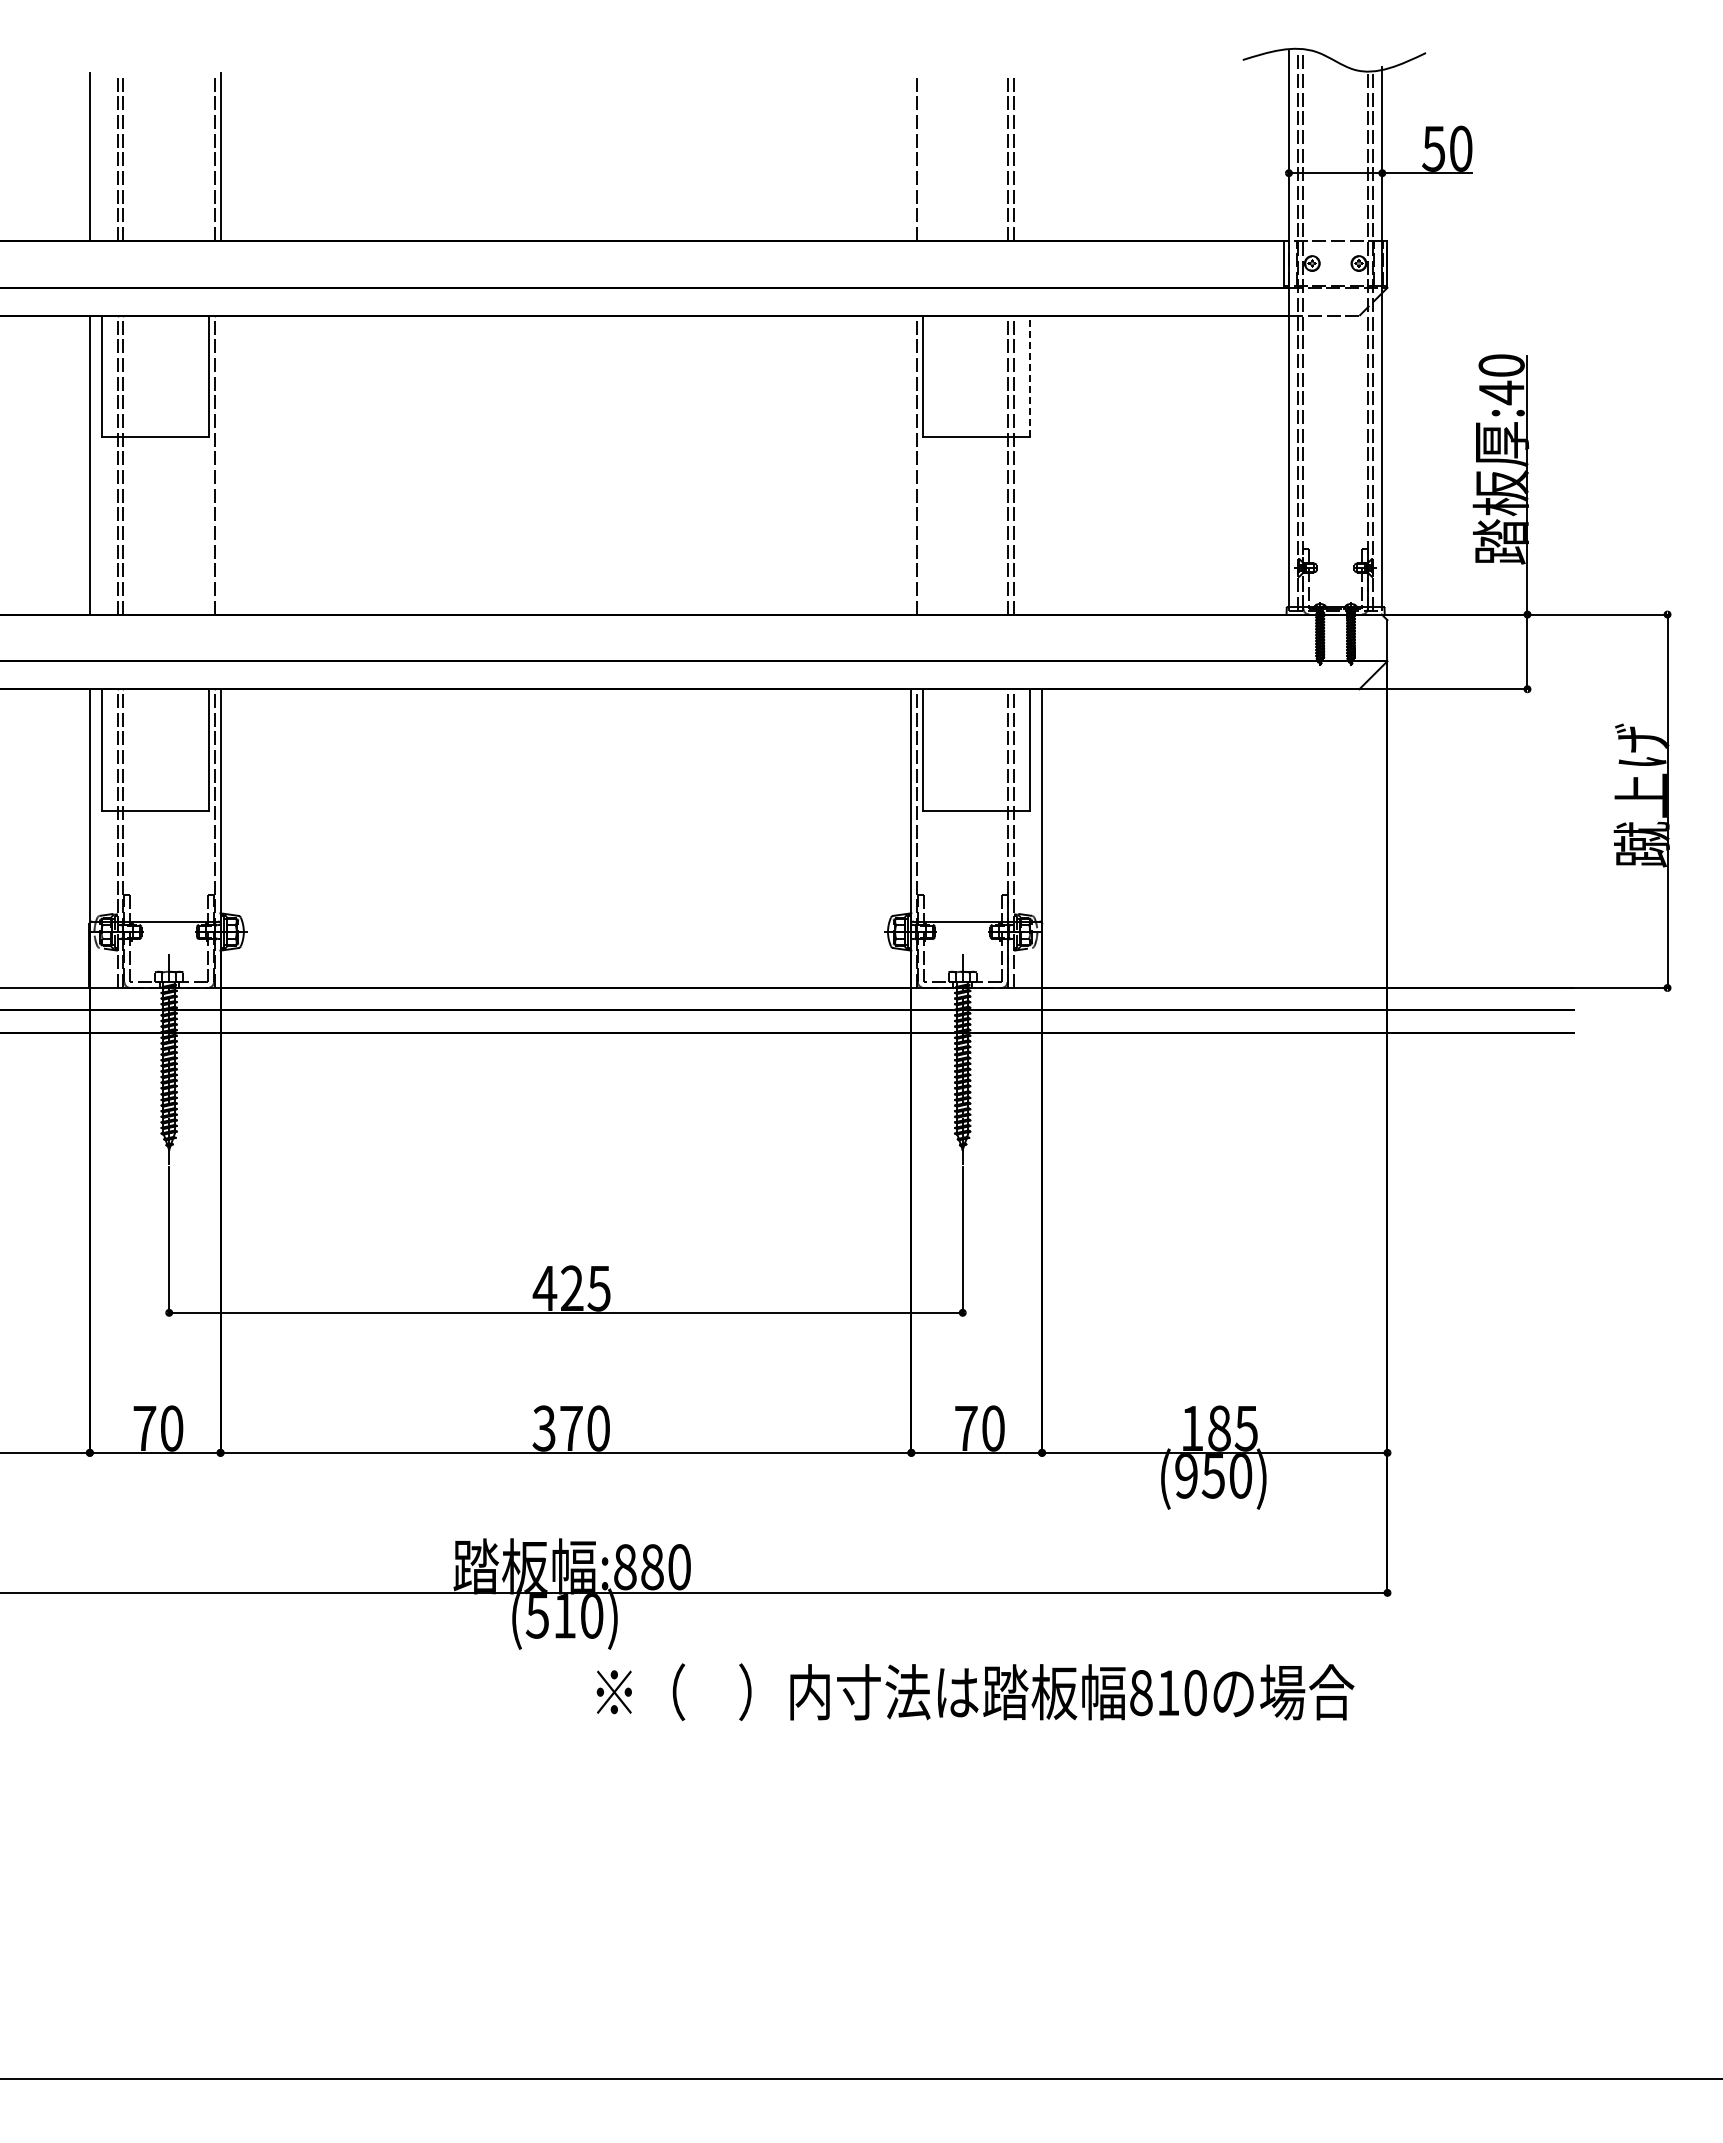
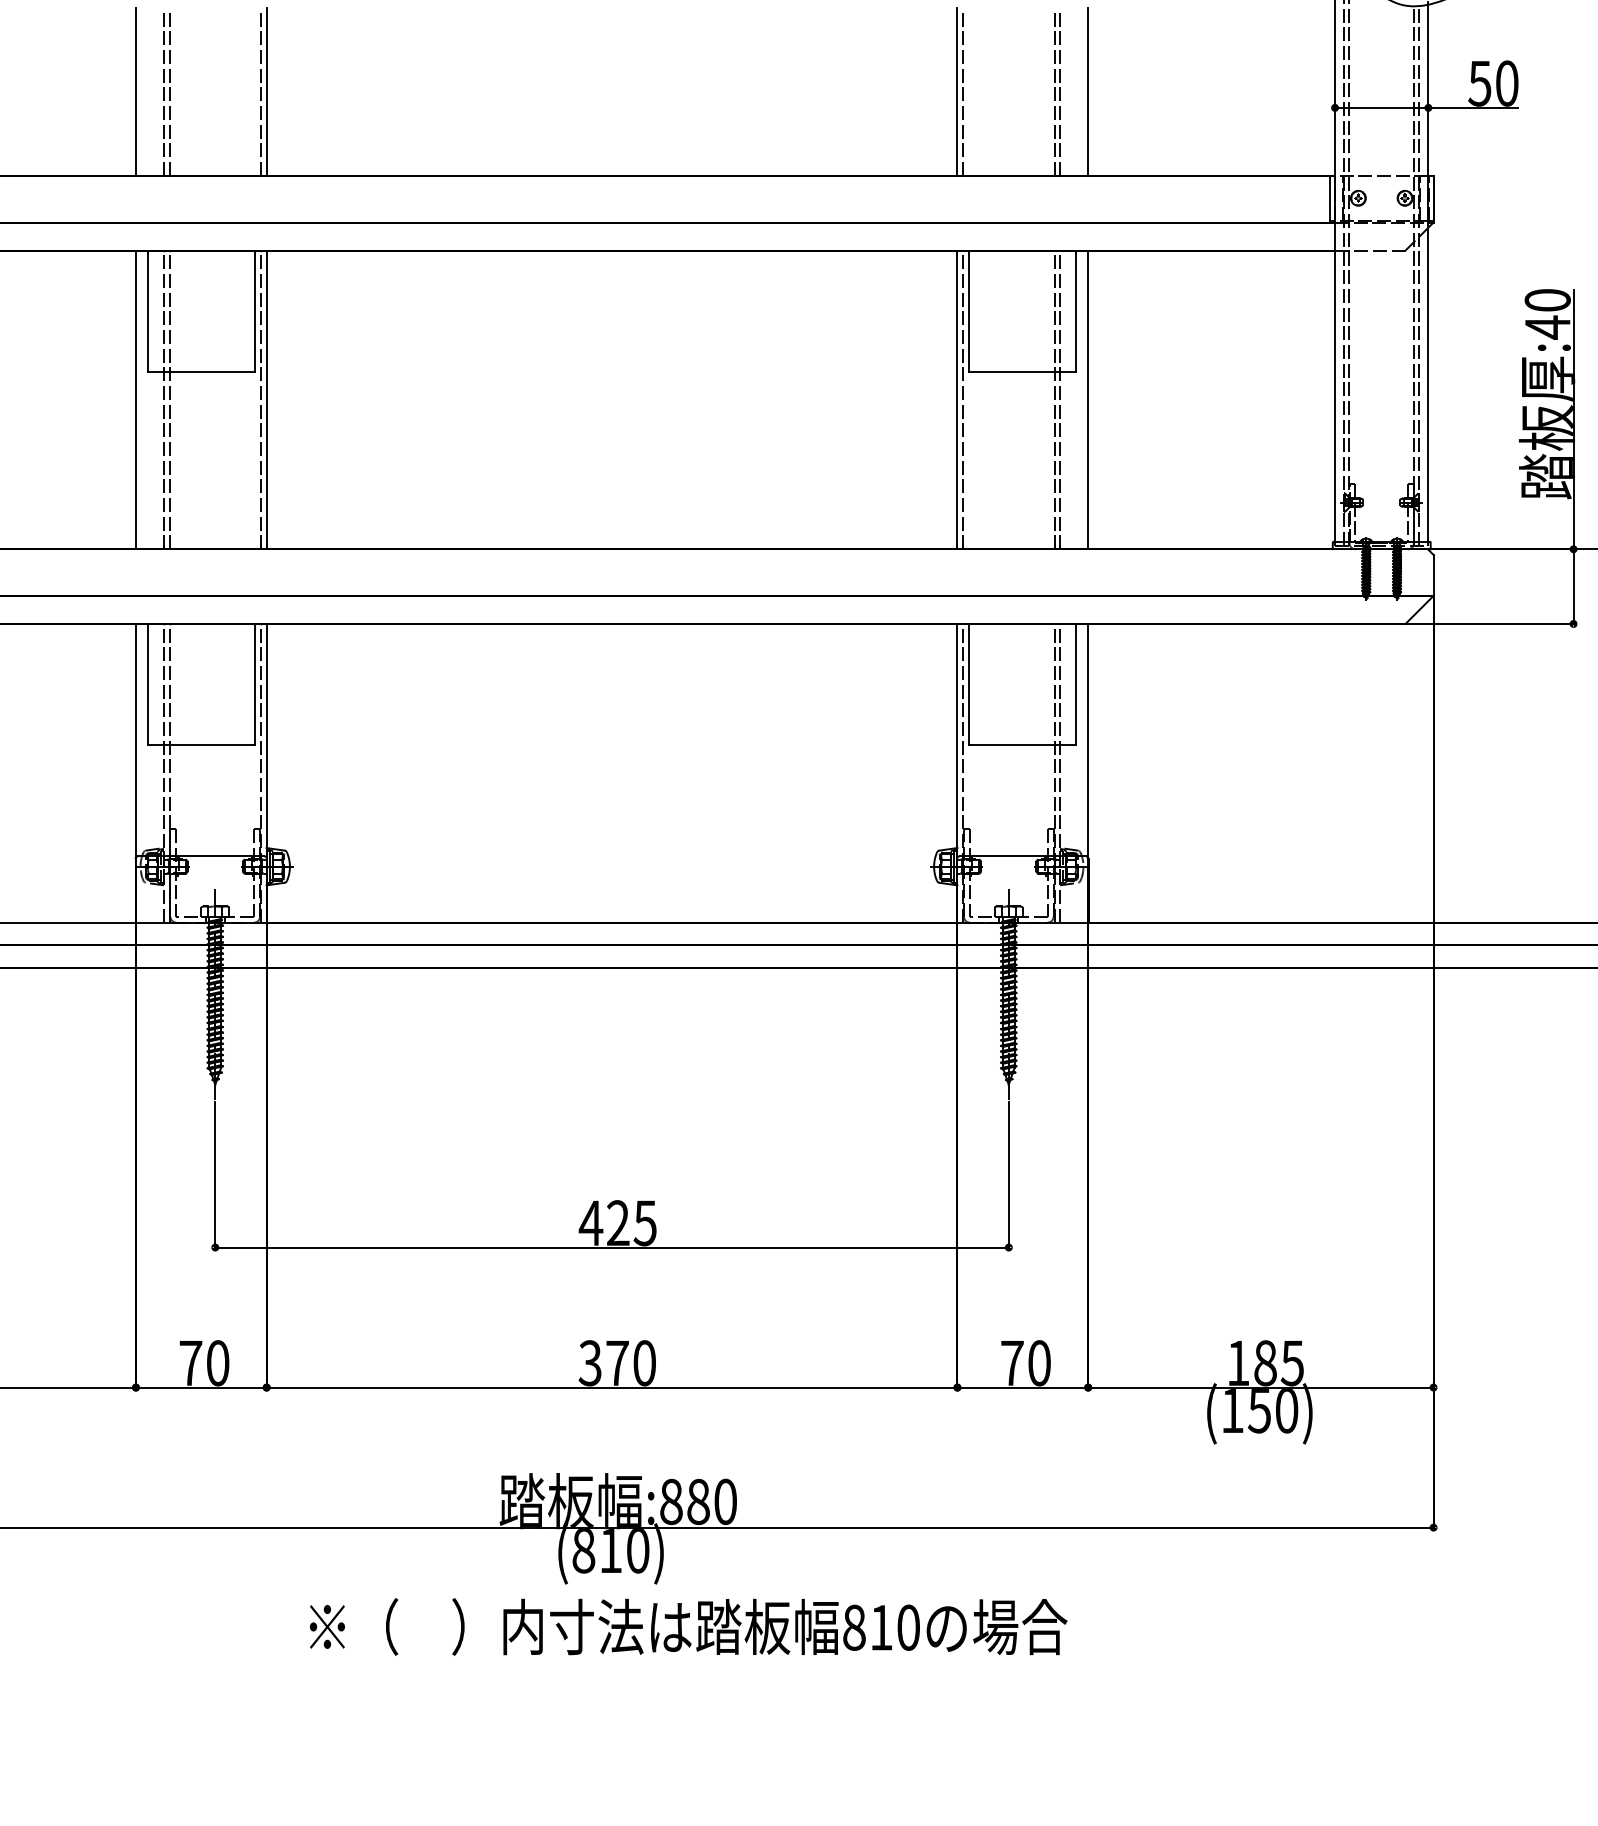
line: (911, 157) -> (957, 92), added
line: (1042, 157) -> (1088, 92), added
line: (1030, 376) -> (1076, 311), dashed -> solid
line: (220, 464) -> (266, 399), added
line: (911, 464) -> (957, 399), added
line: (1042, 464) -> (1088, 399), added
text: (1186, 1476) -> (1232, 1411), (950) -> (150)
text: (537, 1616) -> (583, 1551), (510) -> (810)
text: (975, 1692) -> (688, 1627), moved

